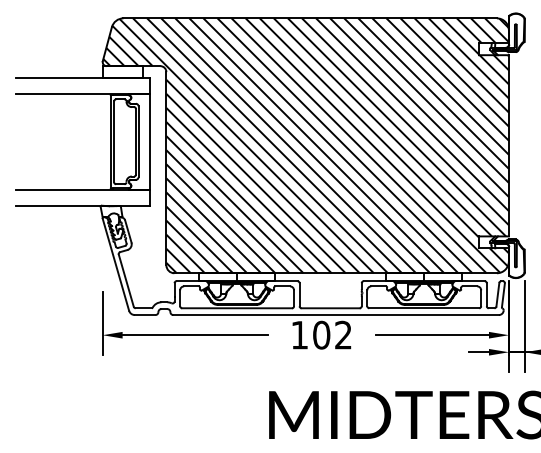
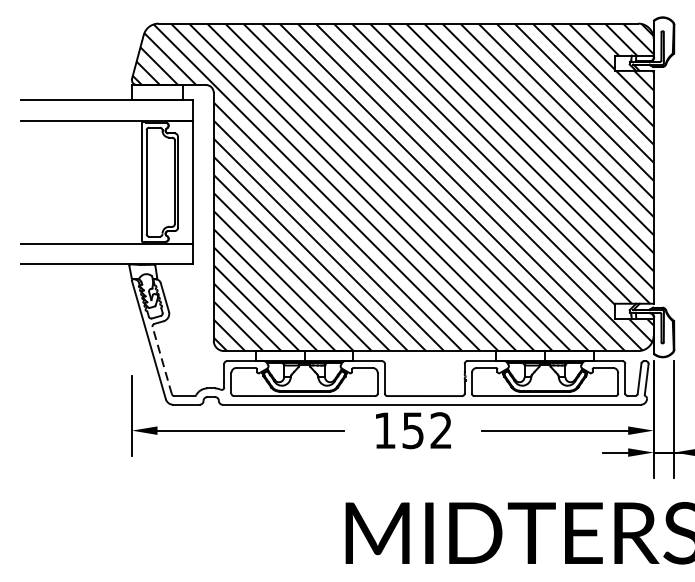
line: (126, 280) -> (162, 360), solid -> dashed
text: (321, 334) -> (413, 429), 102 -> 152

